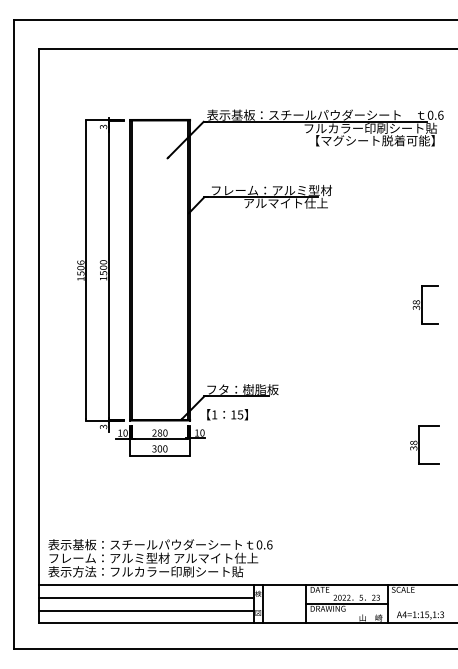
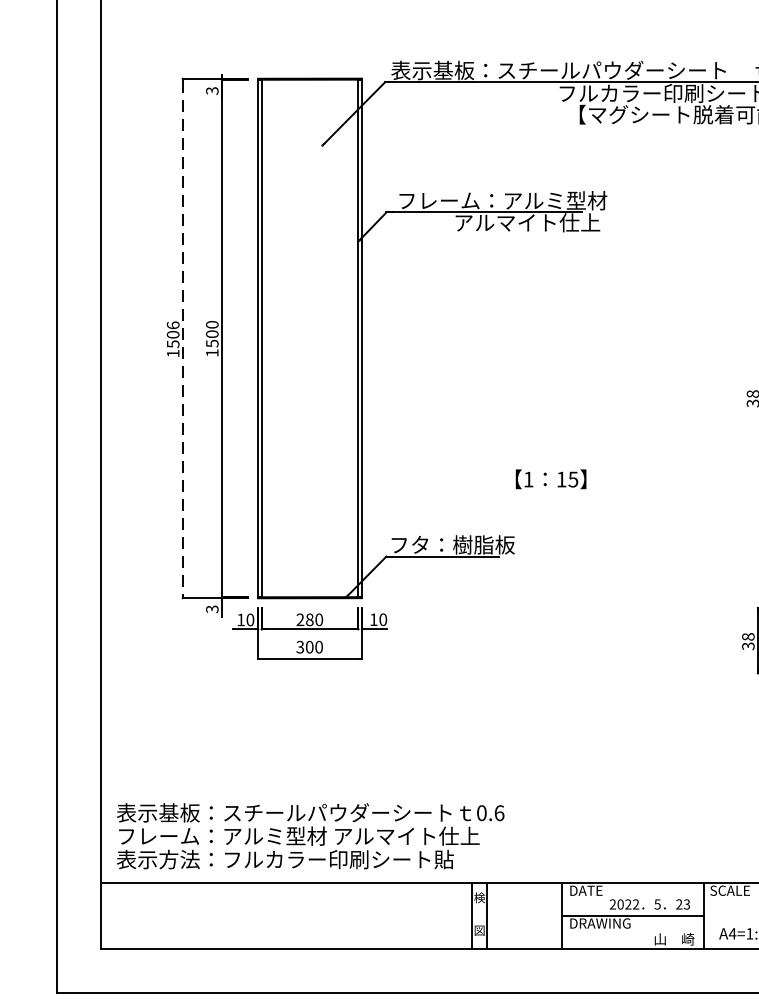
line: (86, 270) -> (182, 338), solid -> dashed
text: (227, 414) -> (550, 478), moved
line: (145, 598) -> (284, 905), removed
line: (145, 610) -> (284, 926), removed

